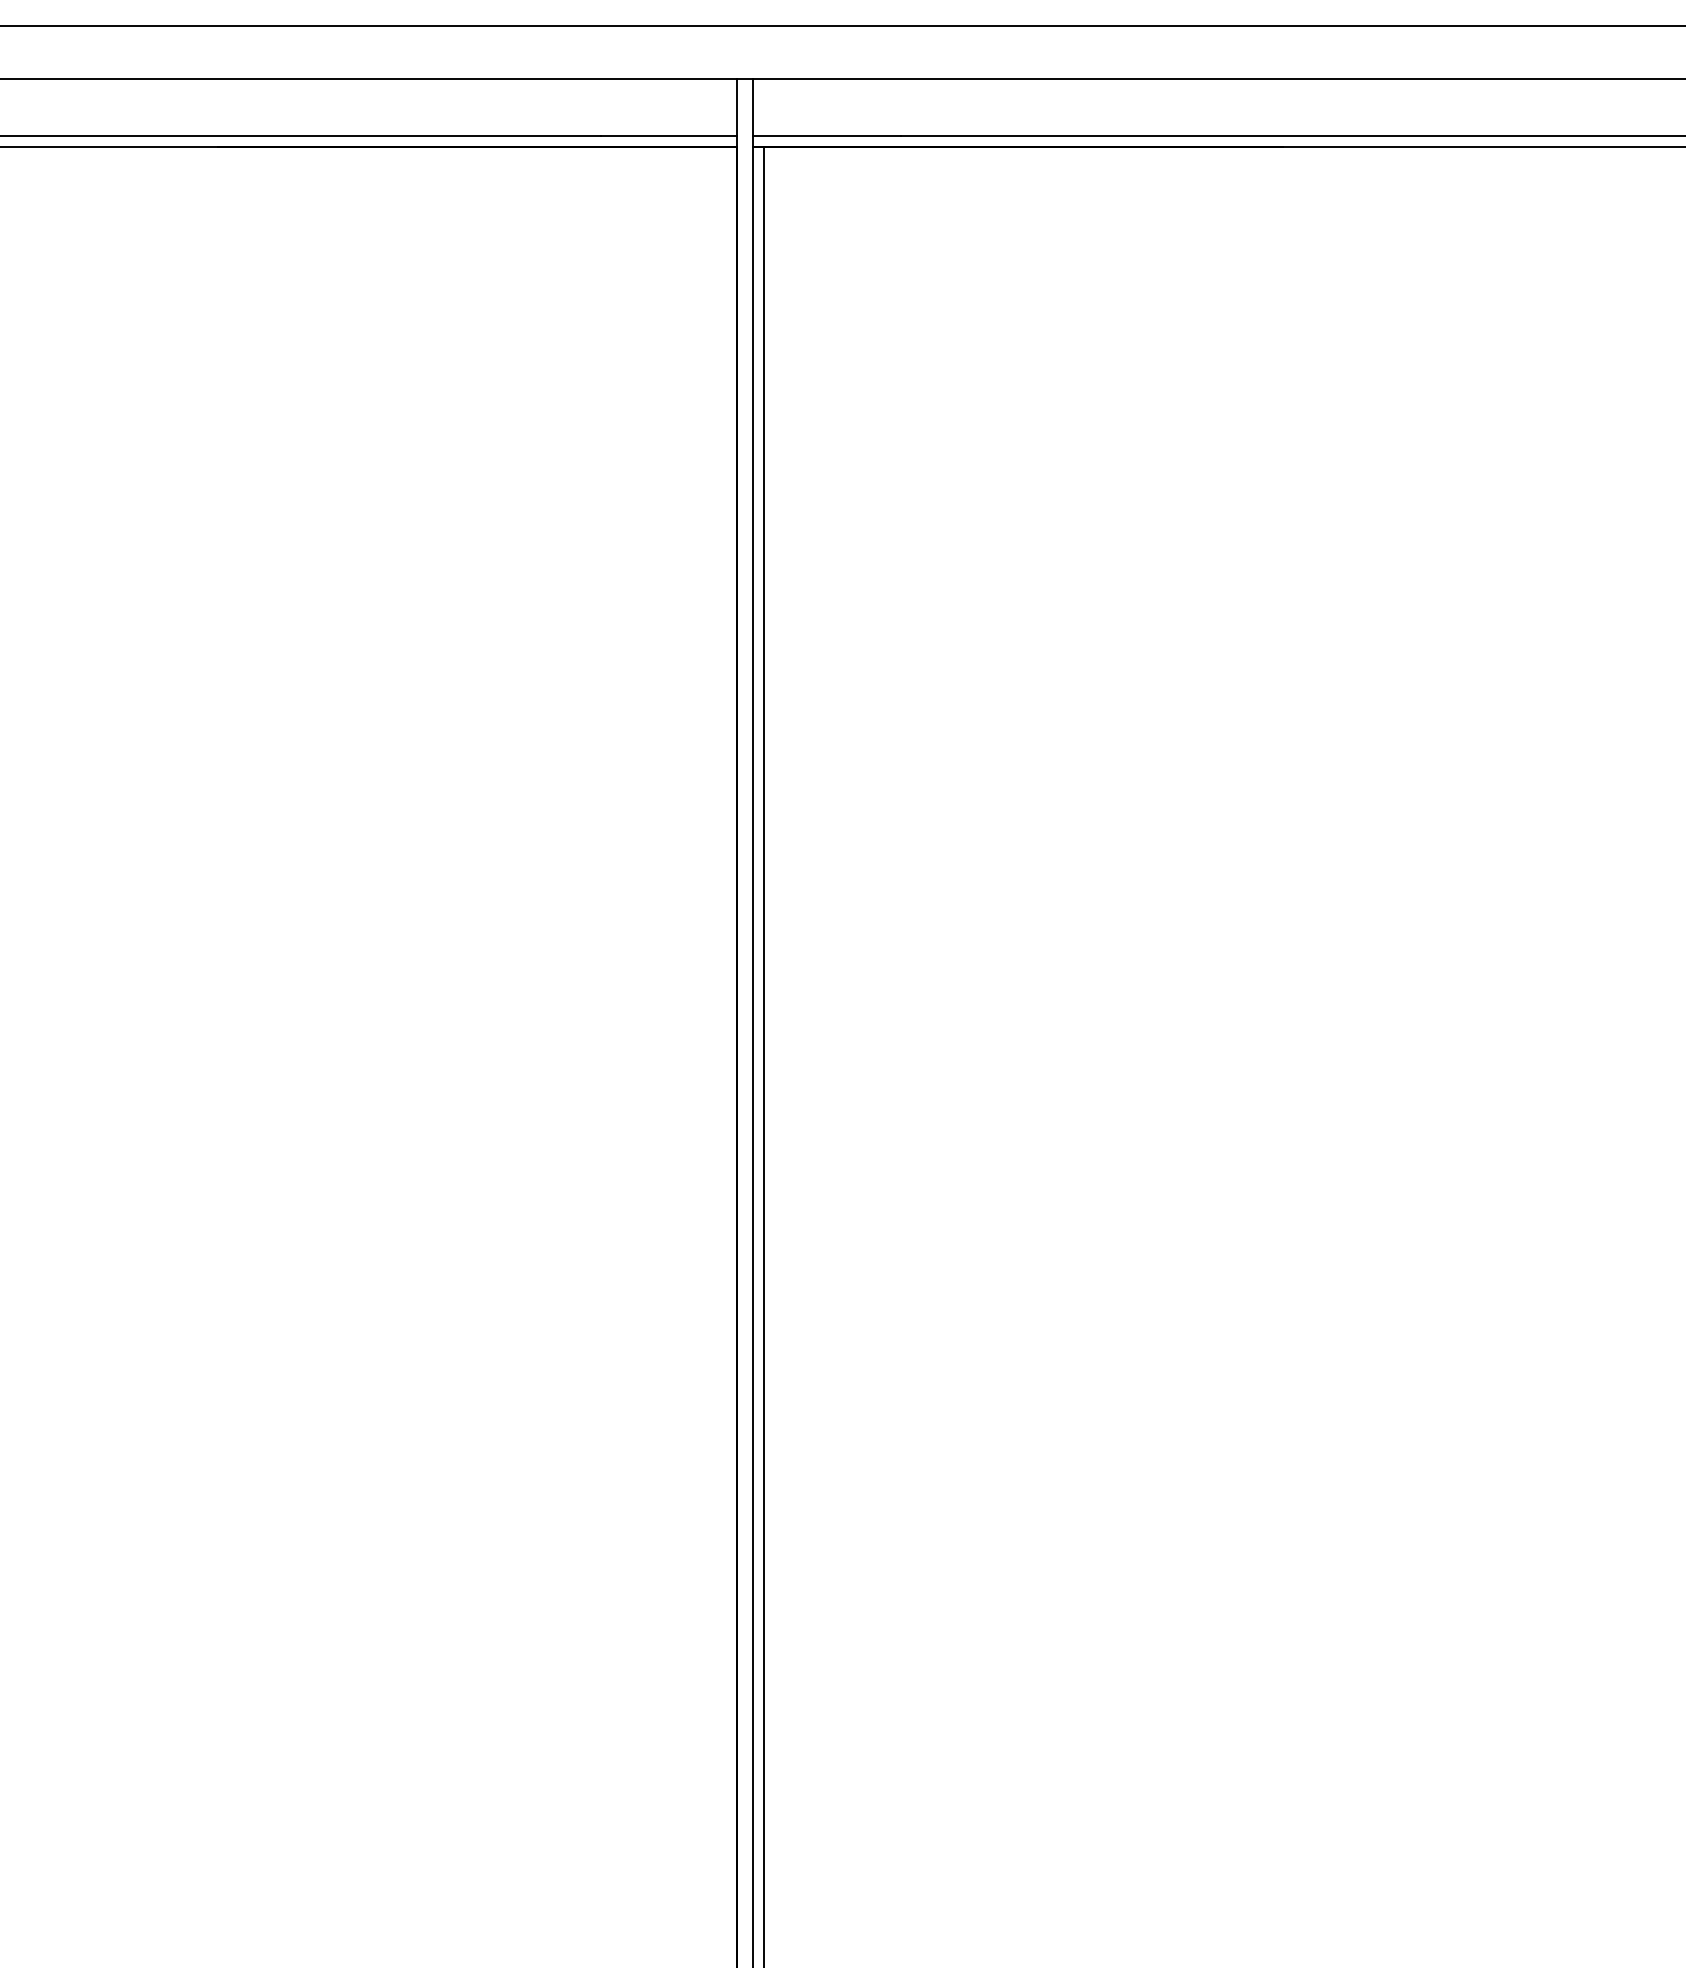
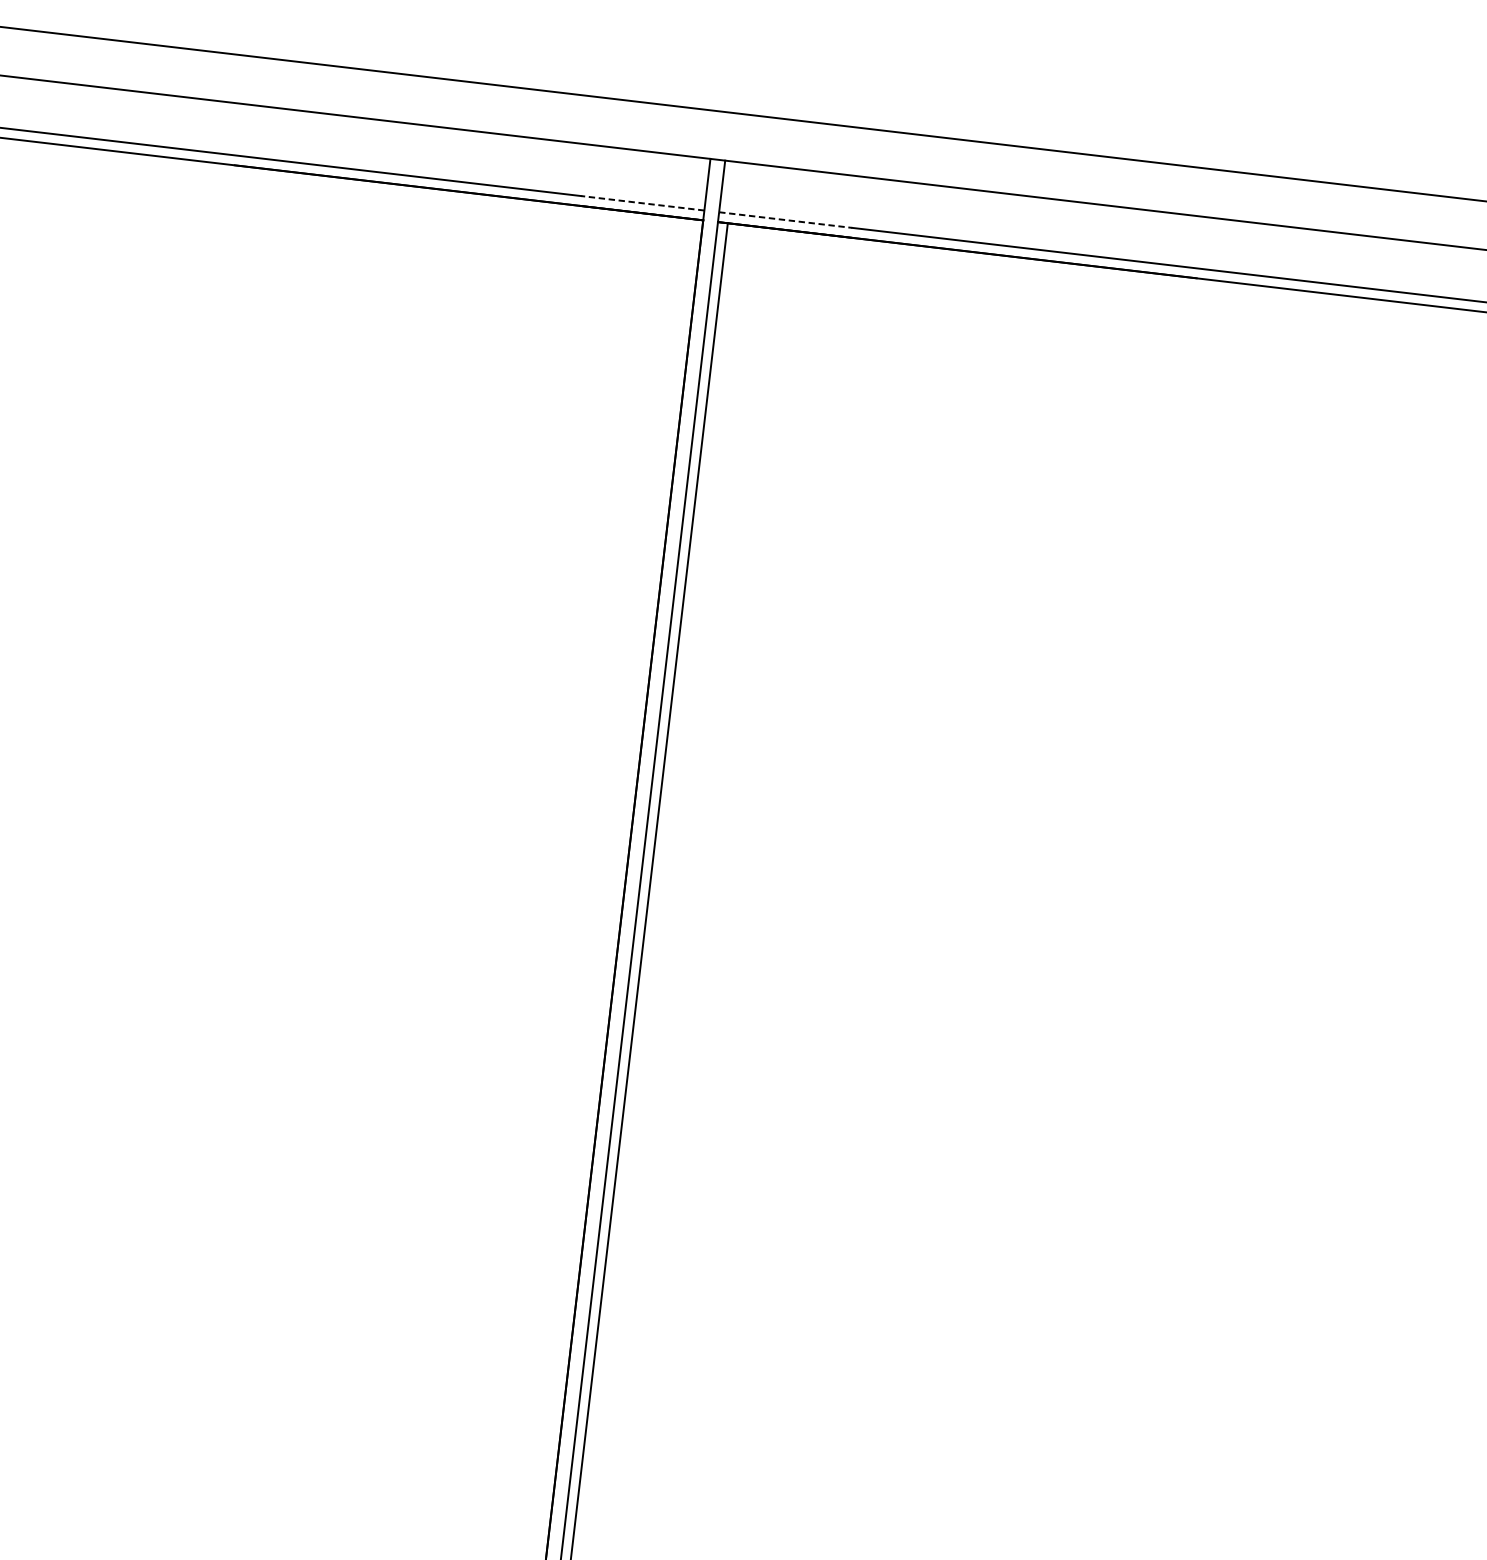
line: (668, 135) -> (642, 203), solid -> dashed
line: (827, 135) -> (786, 219), solid -> dashed

